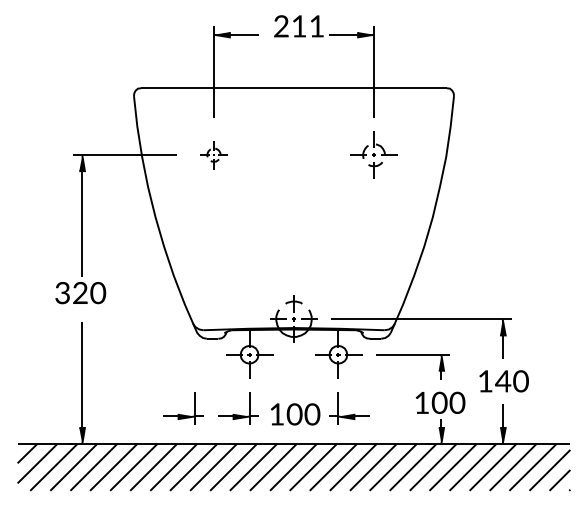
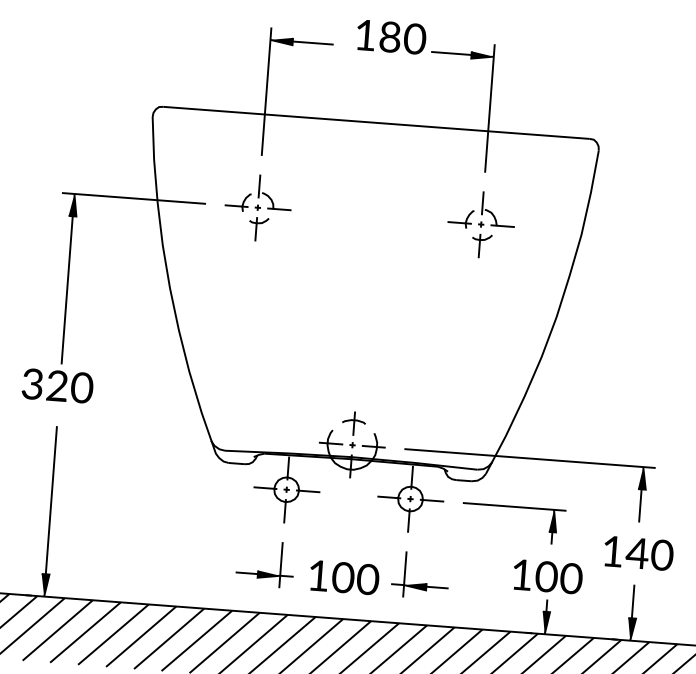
text: (299, 26) -> (390, 37), 211 -> 180
part: (213, 154) -> (257, 206), size x1.67
part: (183, 408) -> (188, 557), removed

